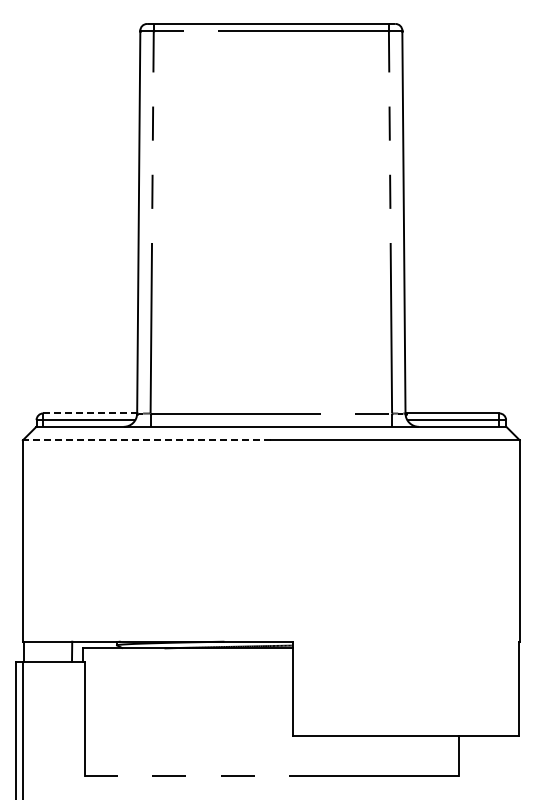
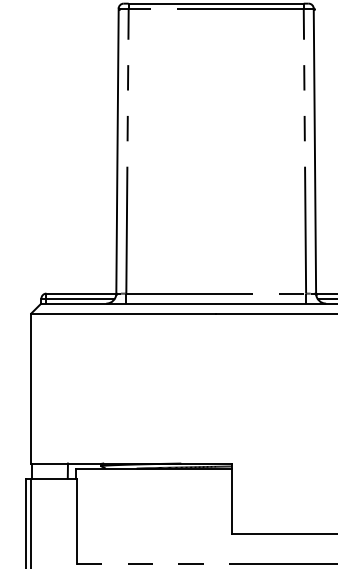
line: (90, 413) -> (81, 293), dashed -> solid
line: (146, 440) -> (123, 313), dashed -> solid

